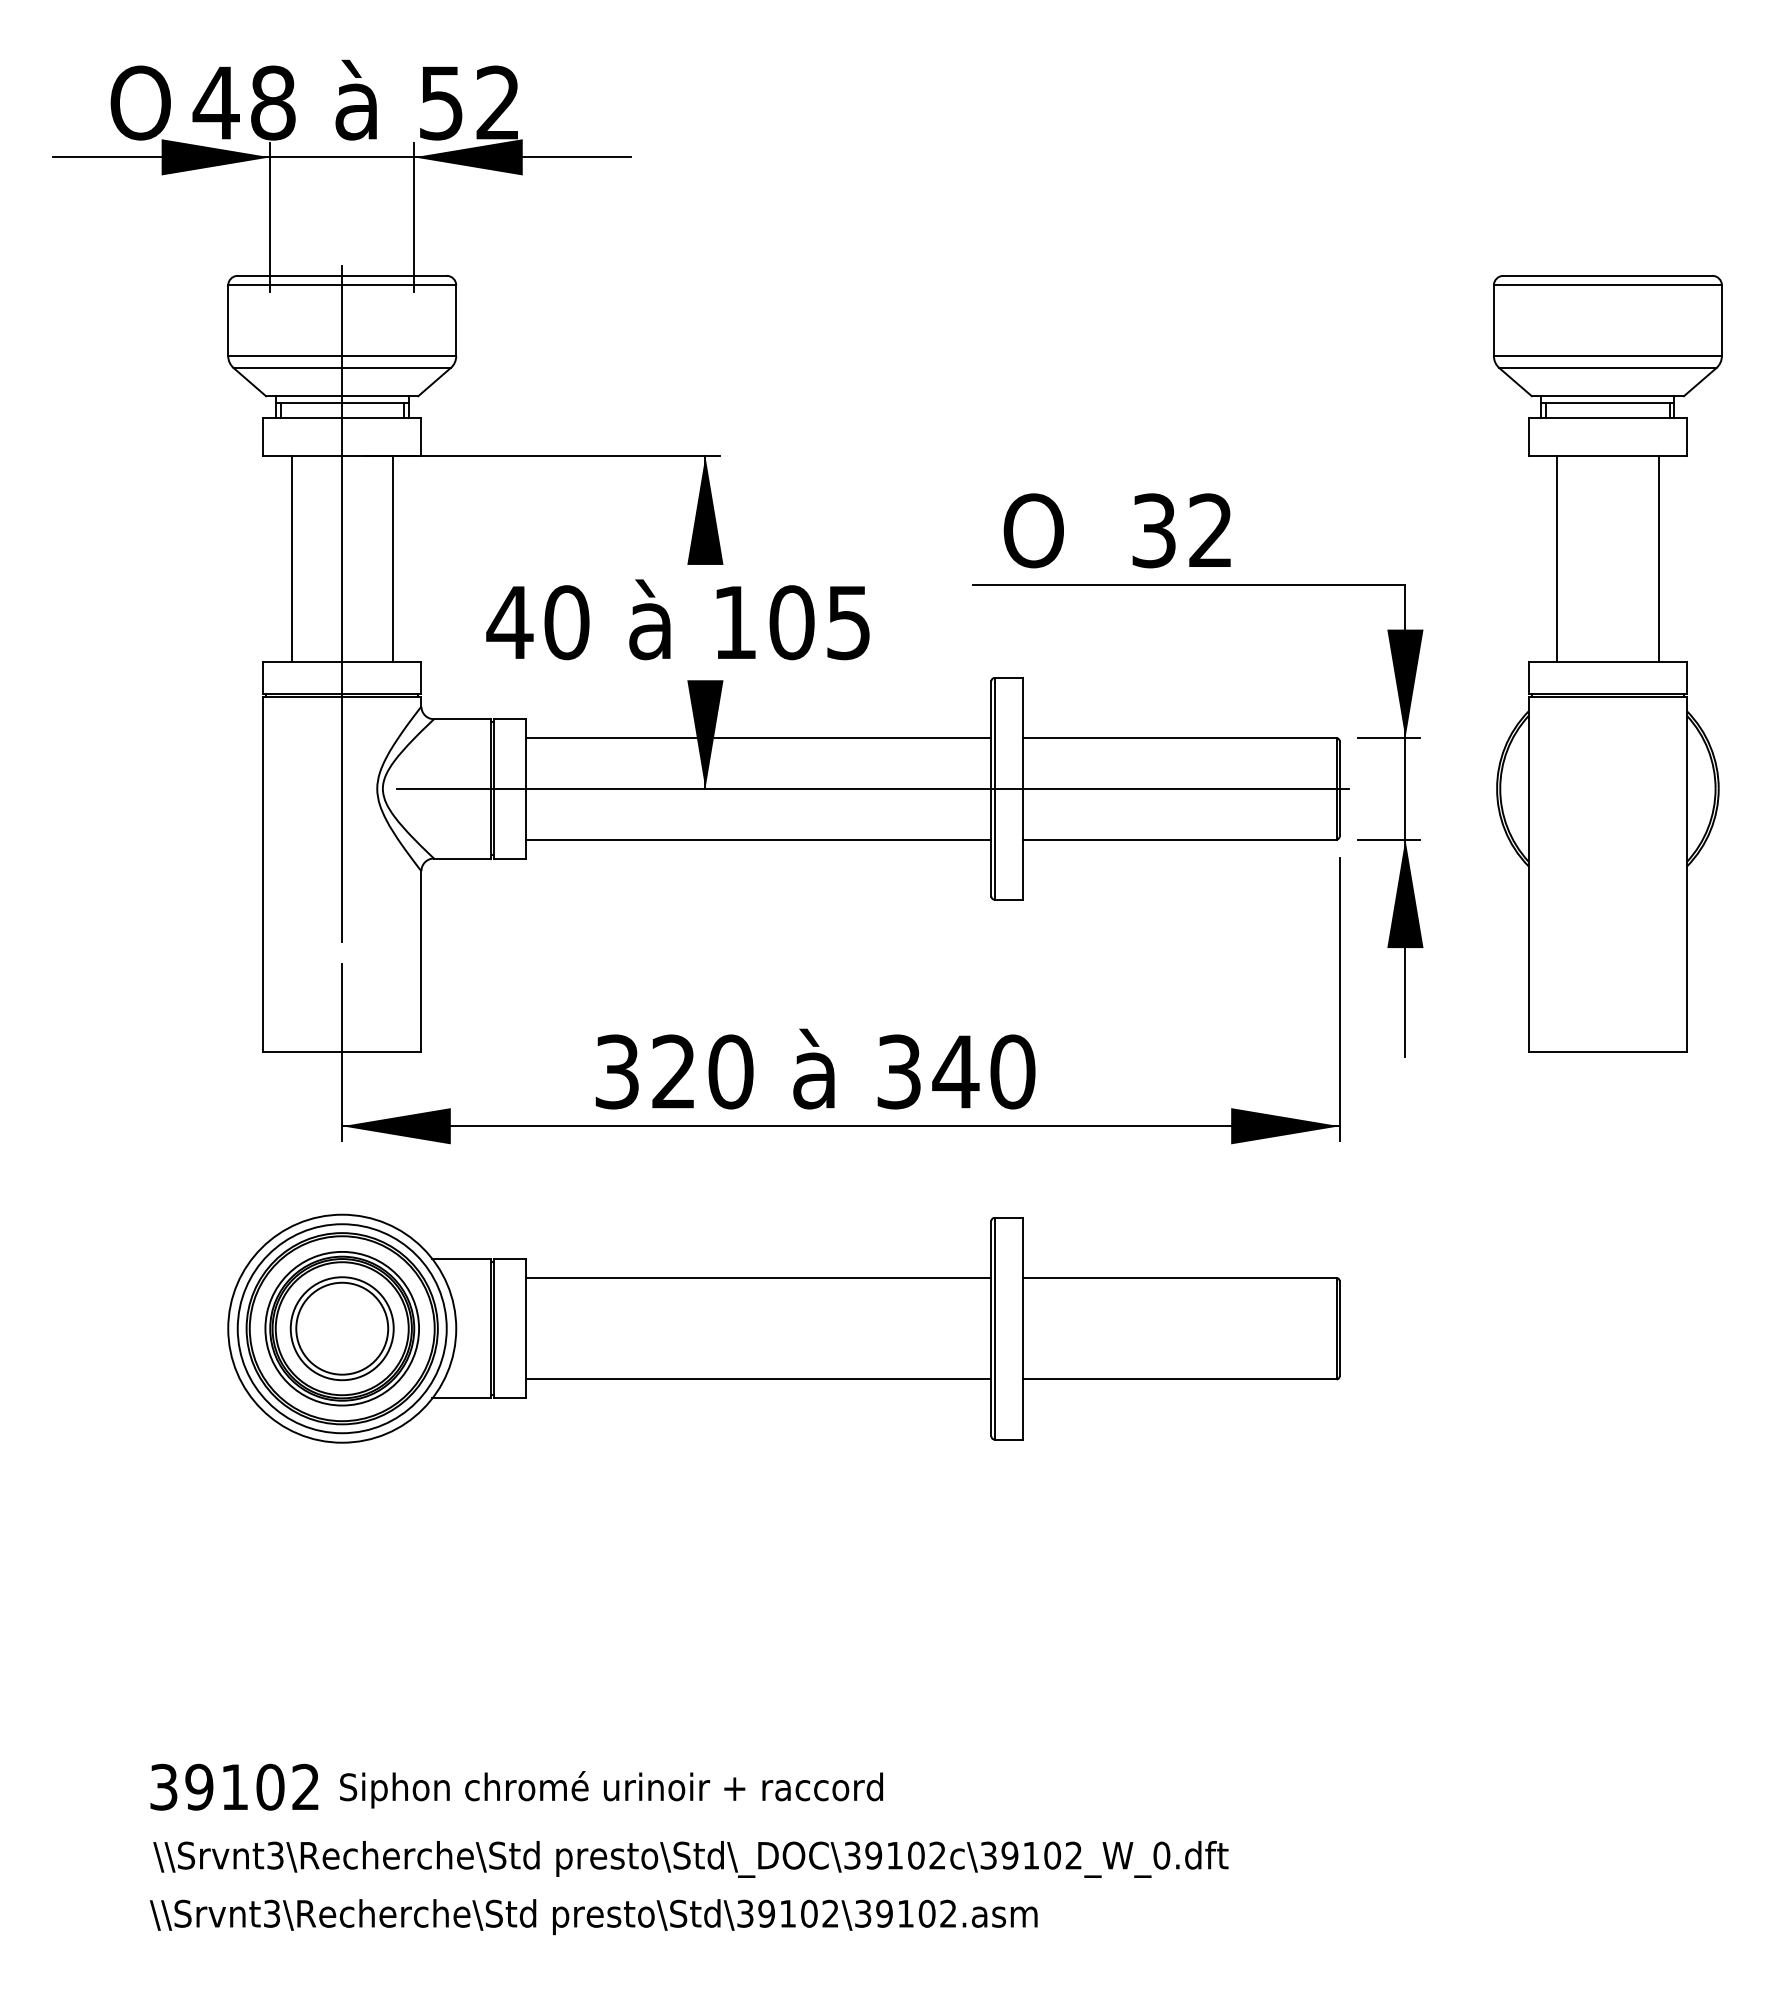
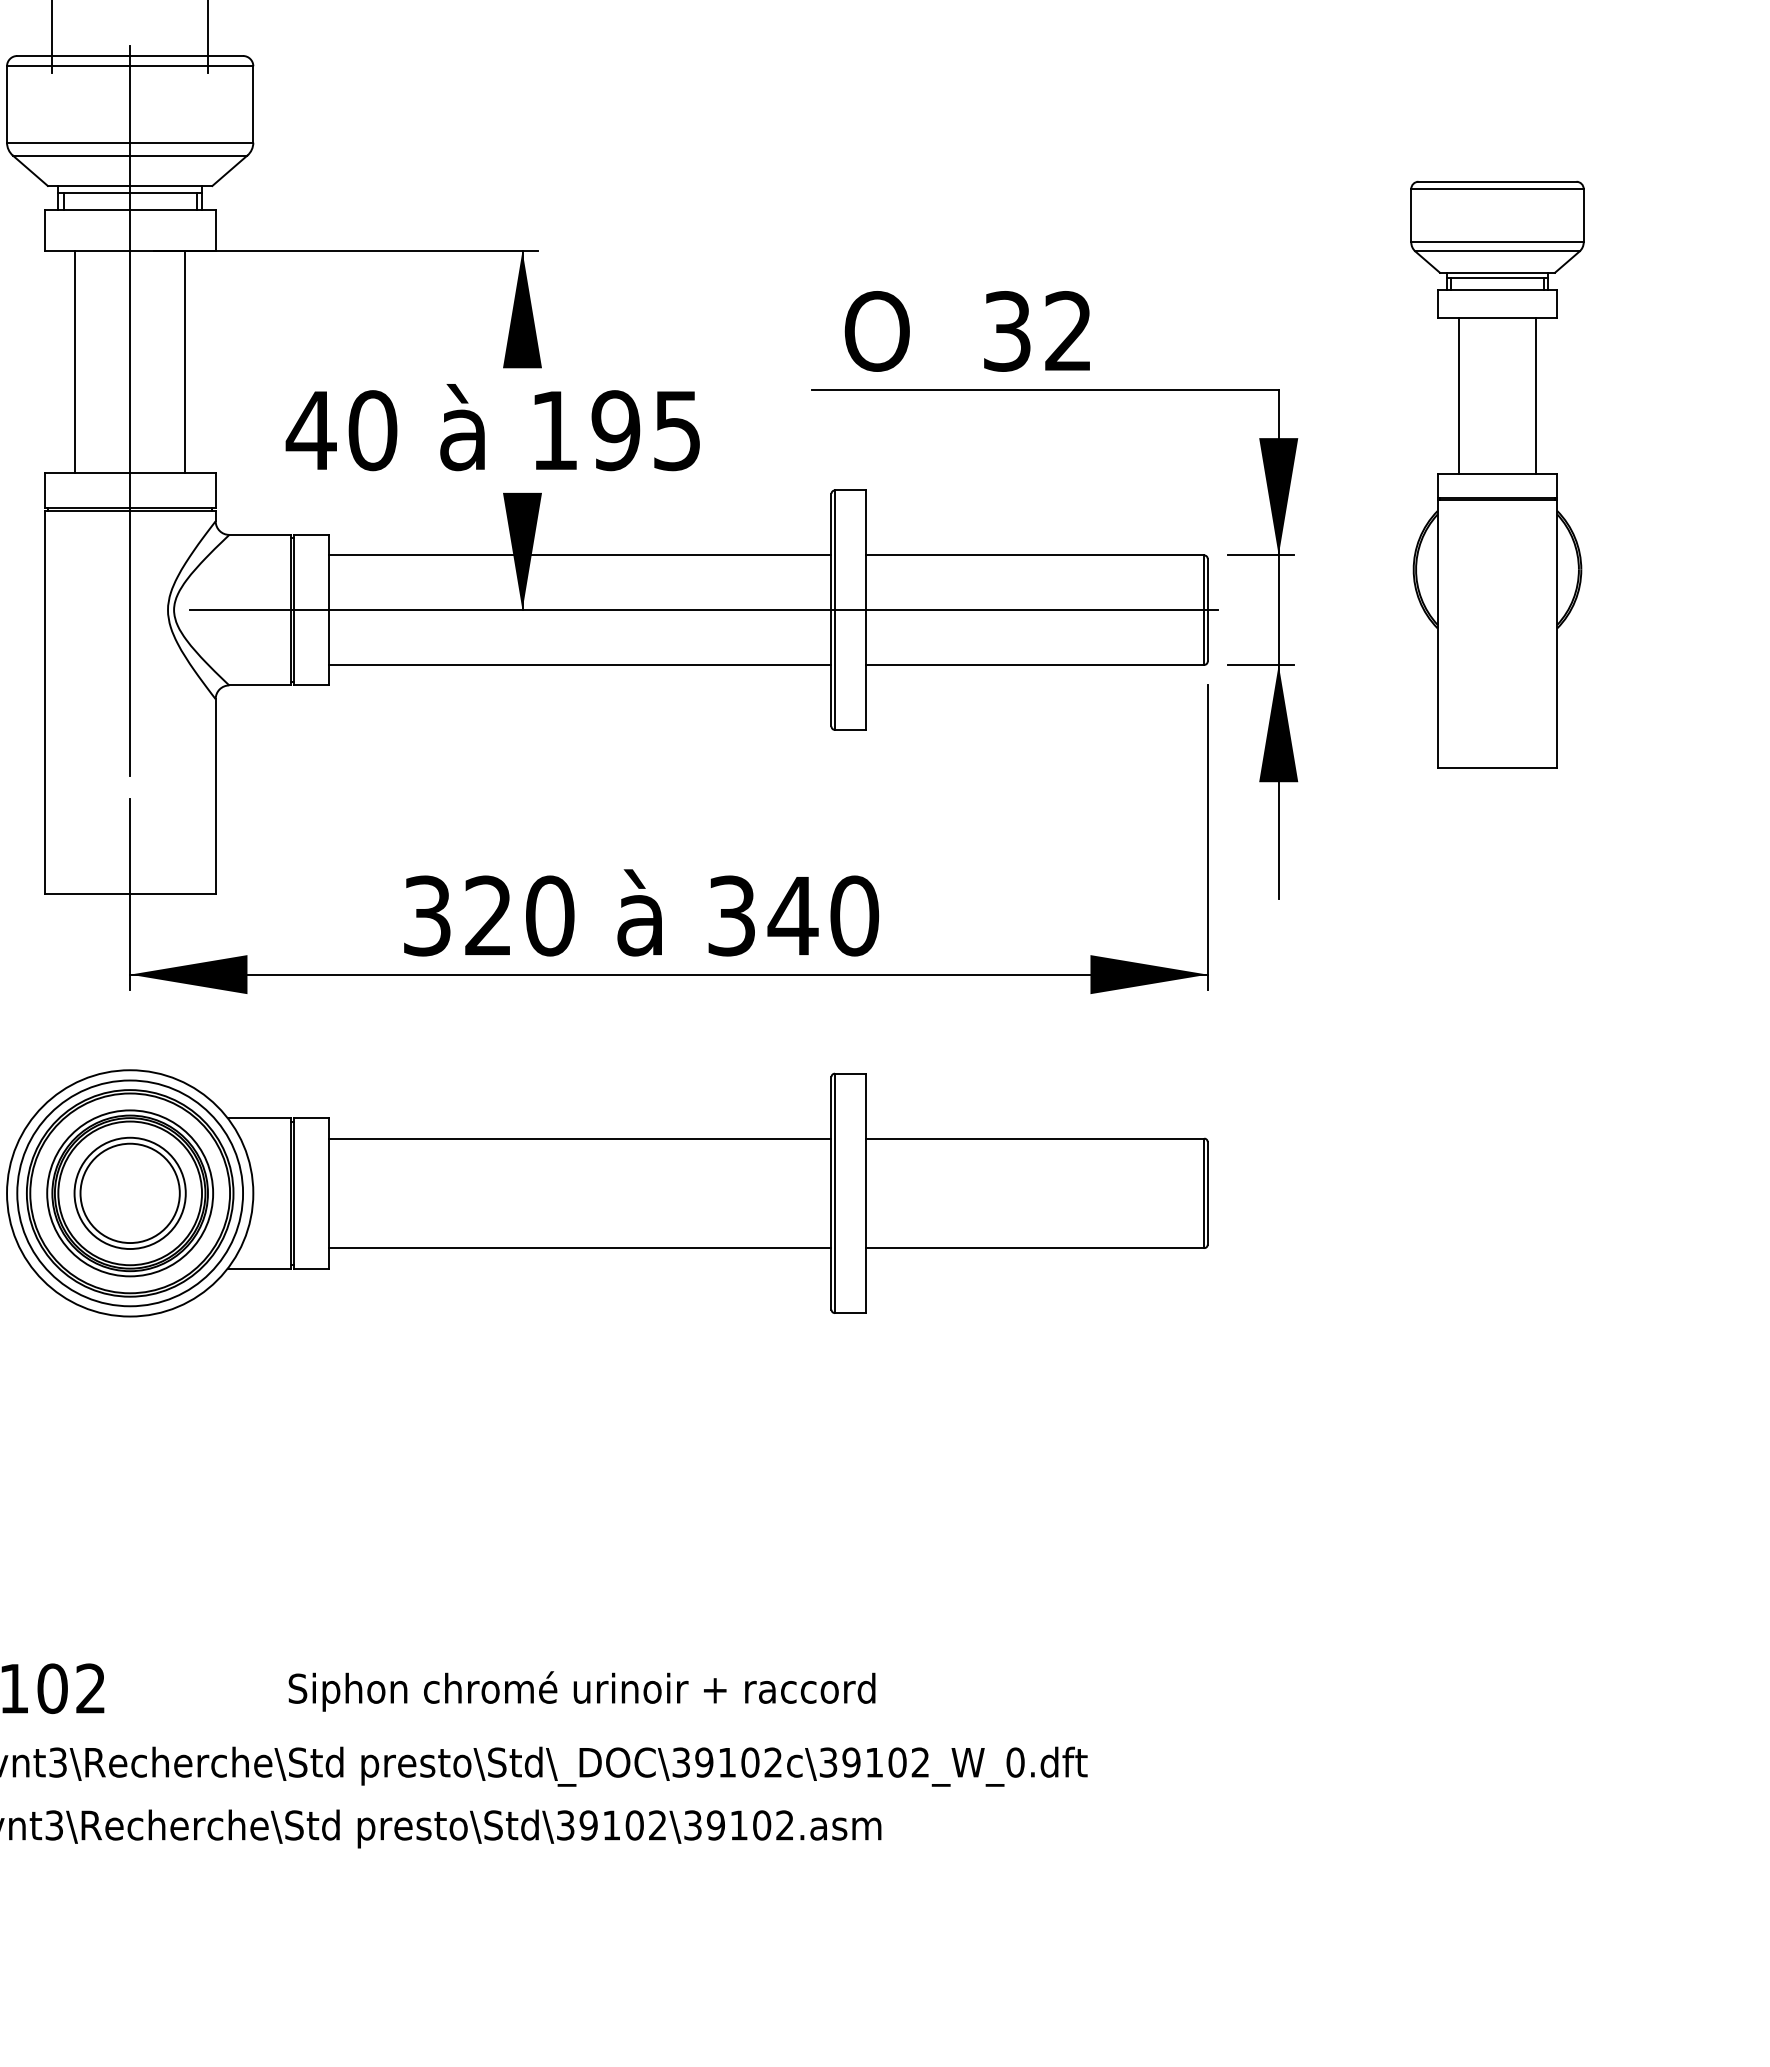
text: (791, 622) -> (615, 430), 105 -> 195
part: (1607, 663) -> (1497, 474), size x0.7
text: (611, 1789) -> (582, 1691), moved

